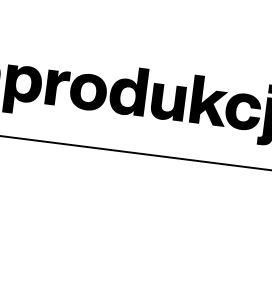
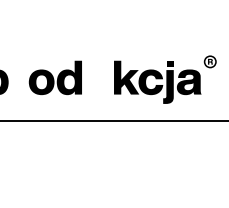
fill: (57, 87) -> (19, 81), removed
fill: (167, 102) -> (97, 82), removed

